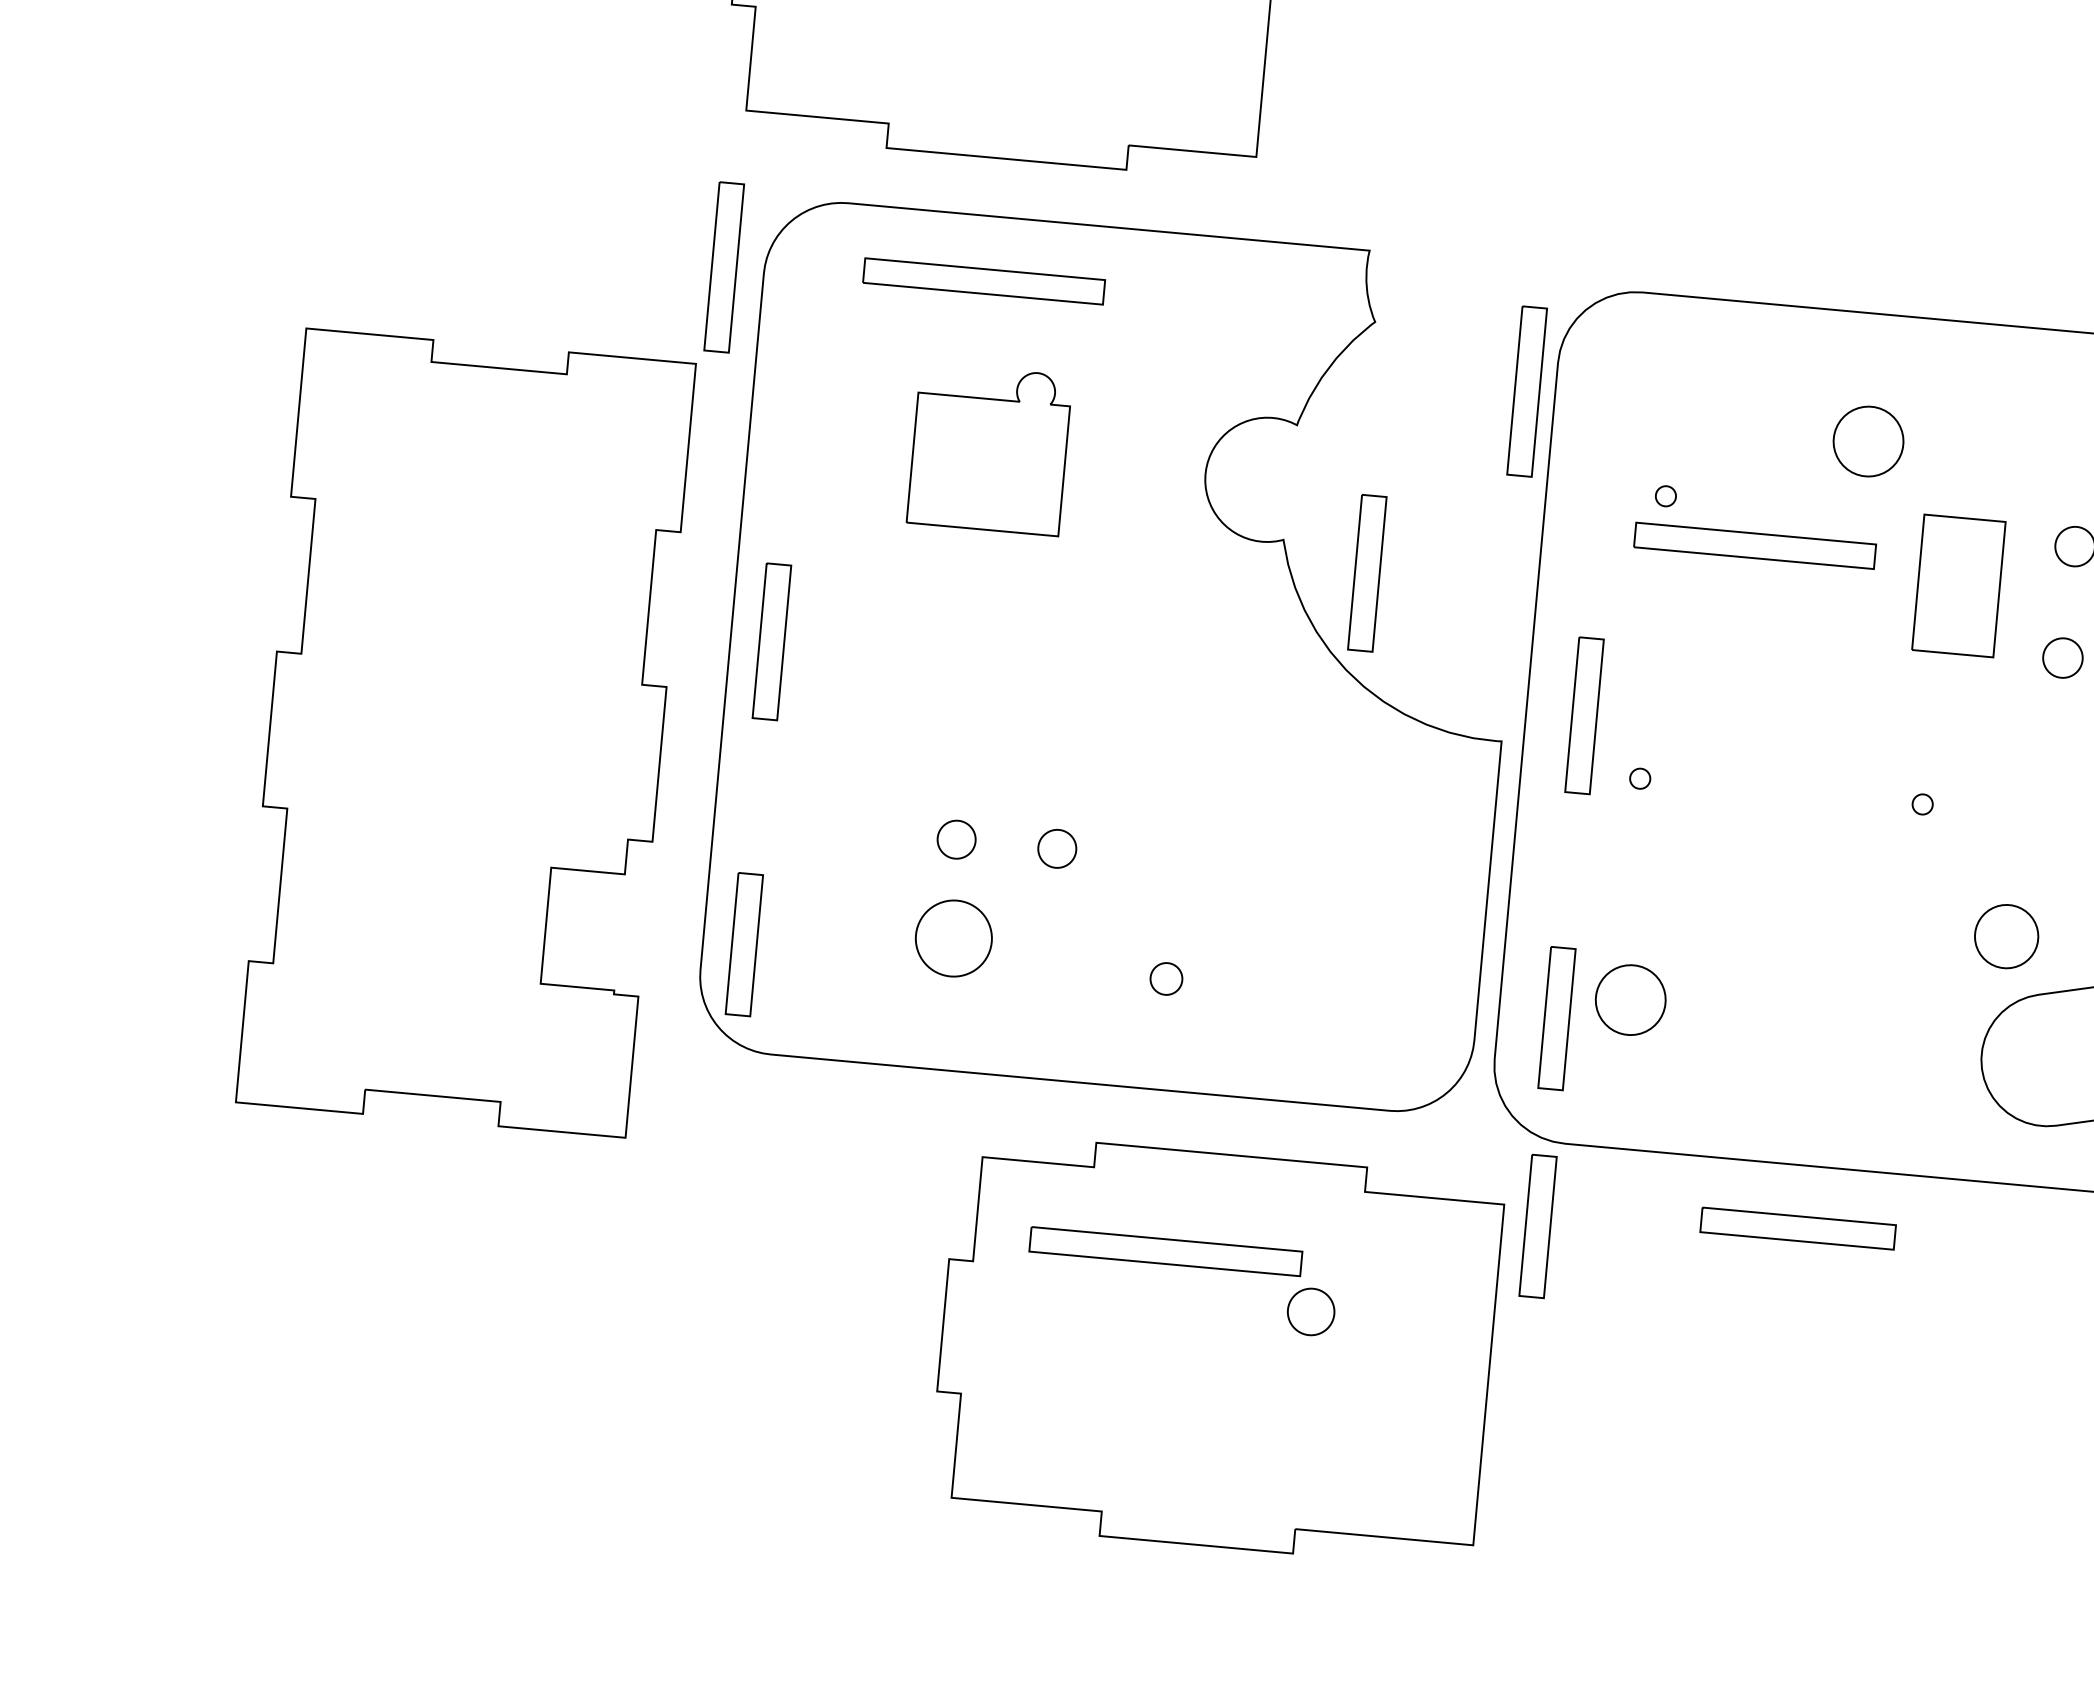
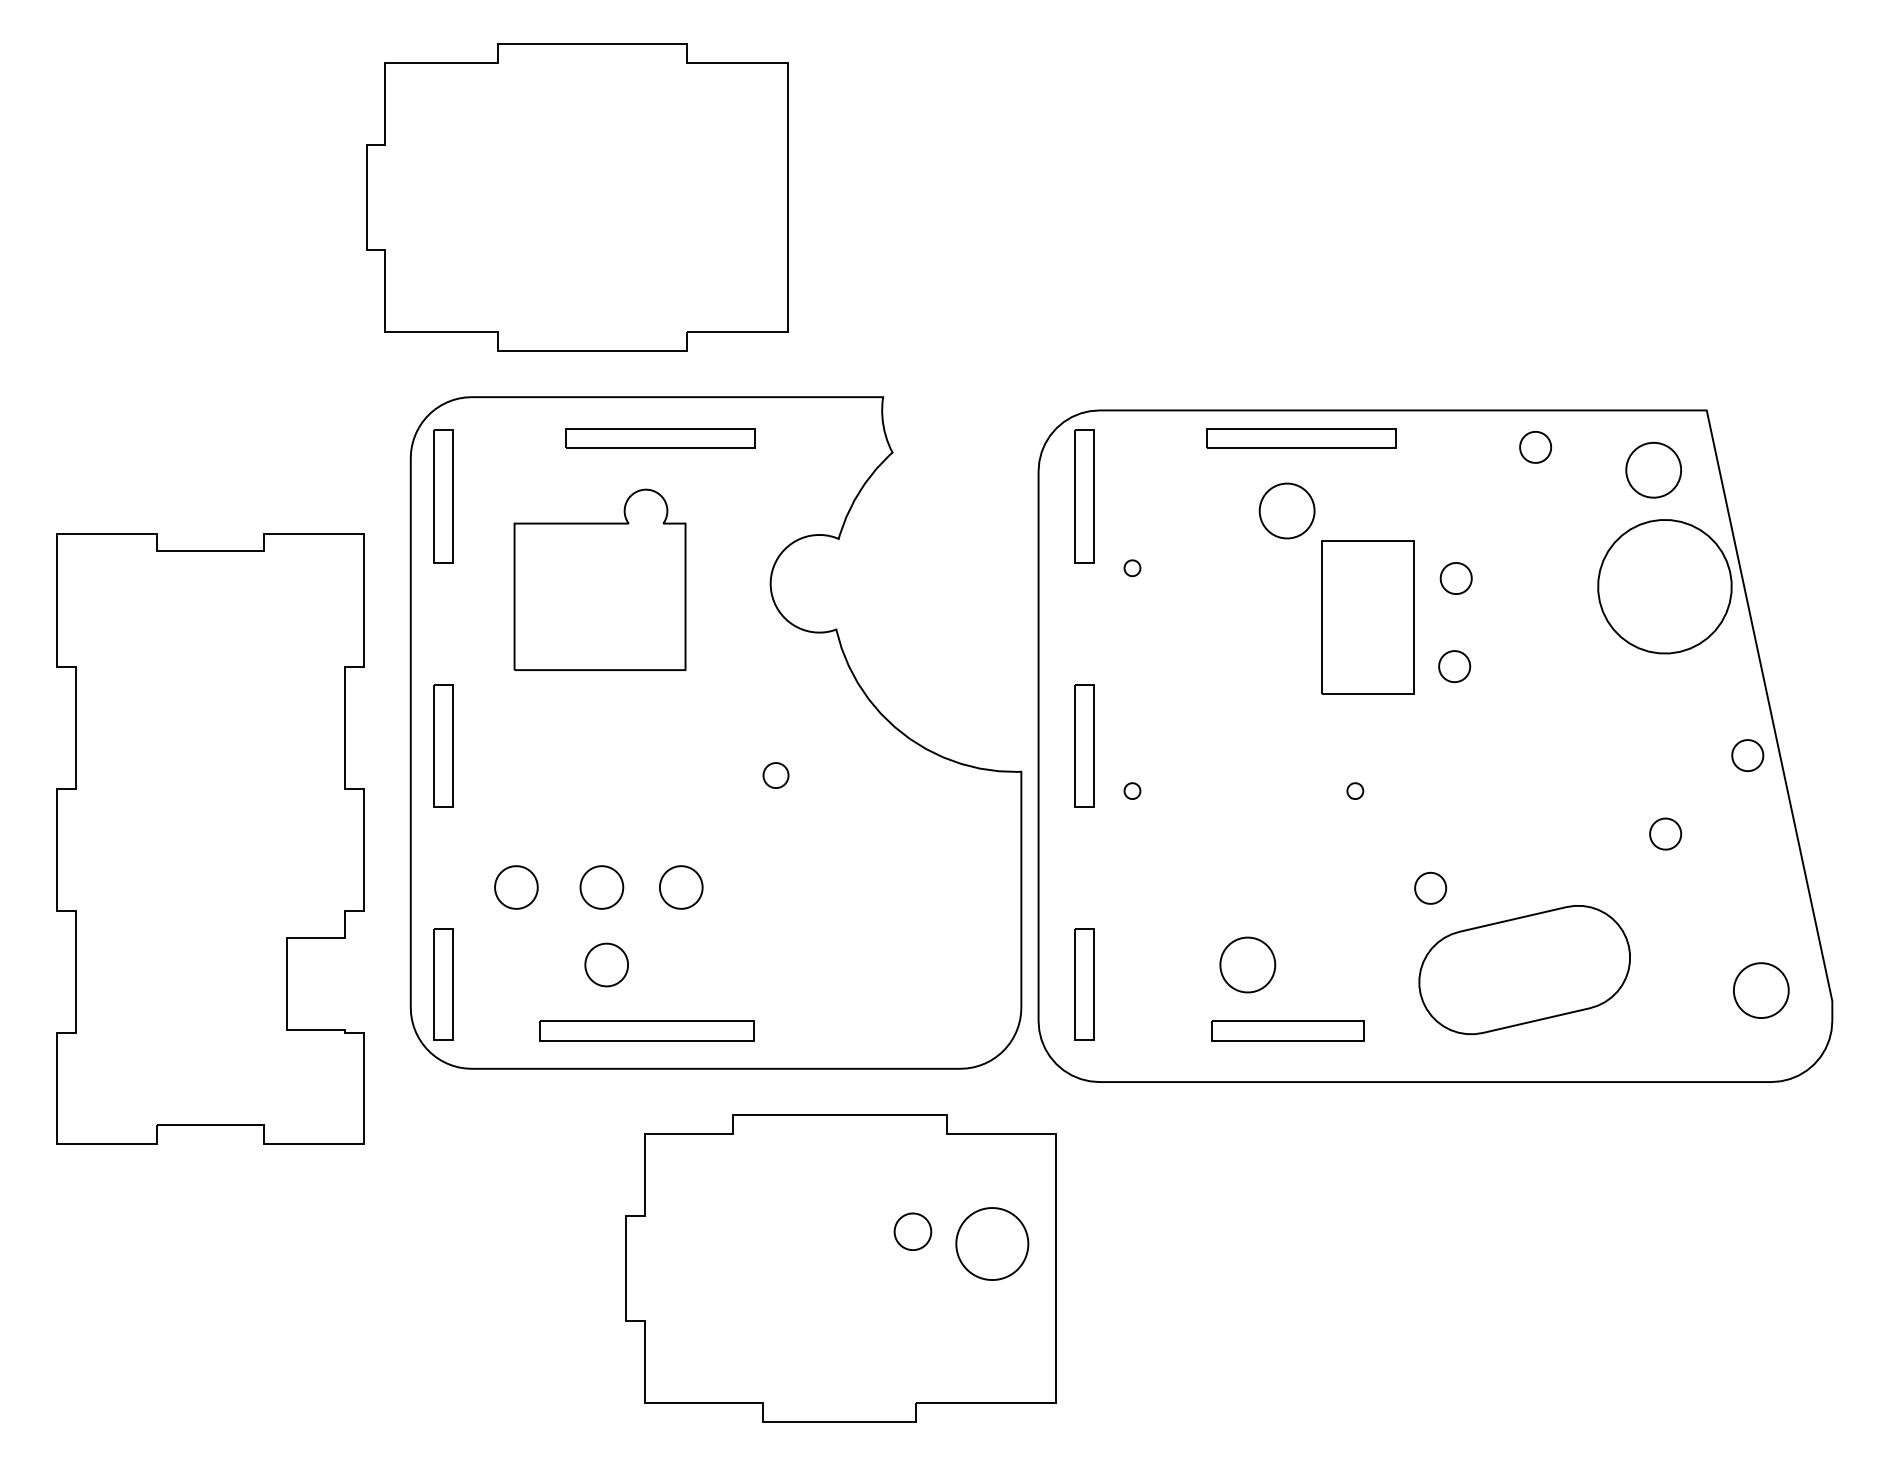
part: (724, 267) -> (443, 496), moved
part: (983, 281) -> (660, 438), moved
part: (1527, 391) -> (1084, 496), moved
part: (989, 449) -> (599, 579), size x1.43
part: (1754, 545) -> (1301, 438), moved
part: (1367, 572) -> (904, 649), removed
part: (1958, 585) -> (1367, 617), size x1.43
part: (848, 829) -> (516, 887), added
part: (956, 839) -> (601, 887), size x1.43
part: (1057, 848) -> (681, 887), size x1.43
part: (2006, 935) -> (1430, 887), size x0.62
part: (953, 937) -> (606, 964), size x0.71
part: (1165, 978) -> (775, 775), moved
part: (1630, 999) -> (1247, 964), moved
part: (1538, 1226) -> (1084, 1148), removed
part: (1797, 1228) -> (1287, 1030), moved
part: (1165, 1251) -> (646, 1030), moved
part: (1410, 1335) -> (992, 1243), added

